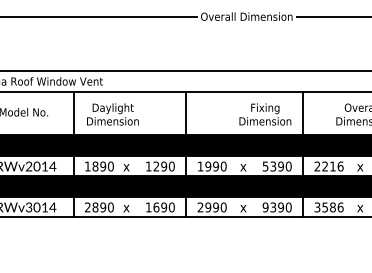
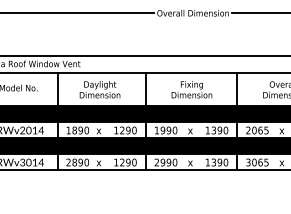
text: (112, 114) -> (99, 89), moved
text: (265, 114) -> (192, 89), moved
text: (265, 166) -> (207, 130), 5390 -> 1390
text: (332, 166) -> (260, 130), 2216 -> 2065
text: (156, 207) -> (122, 162), 1690 -> 1290
text: (265, 207) -> (207, 162), 9390 -> 1390
text: (332, 207) -> (260, 162), 3586 -> 3065

